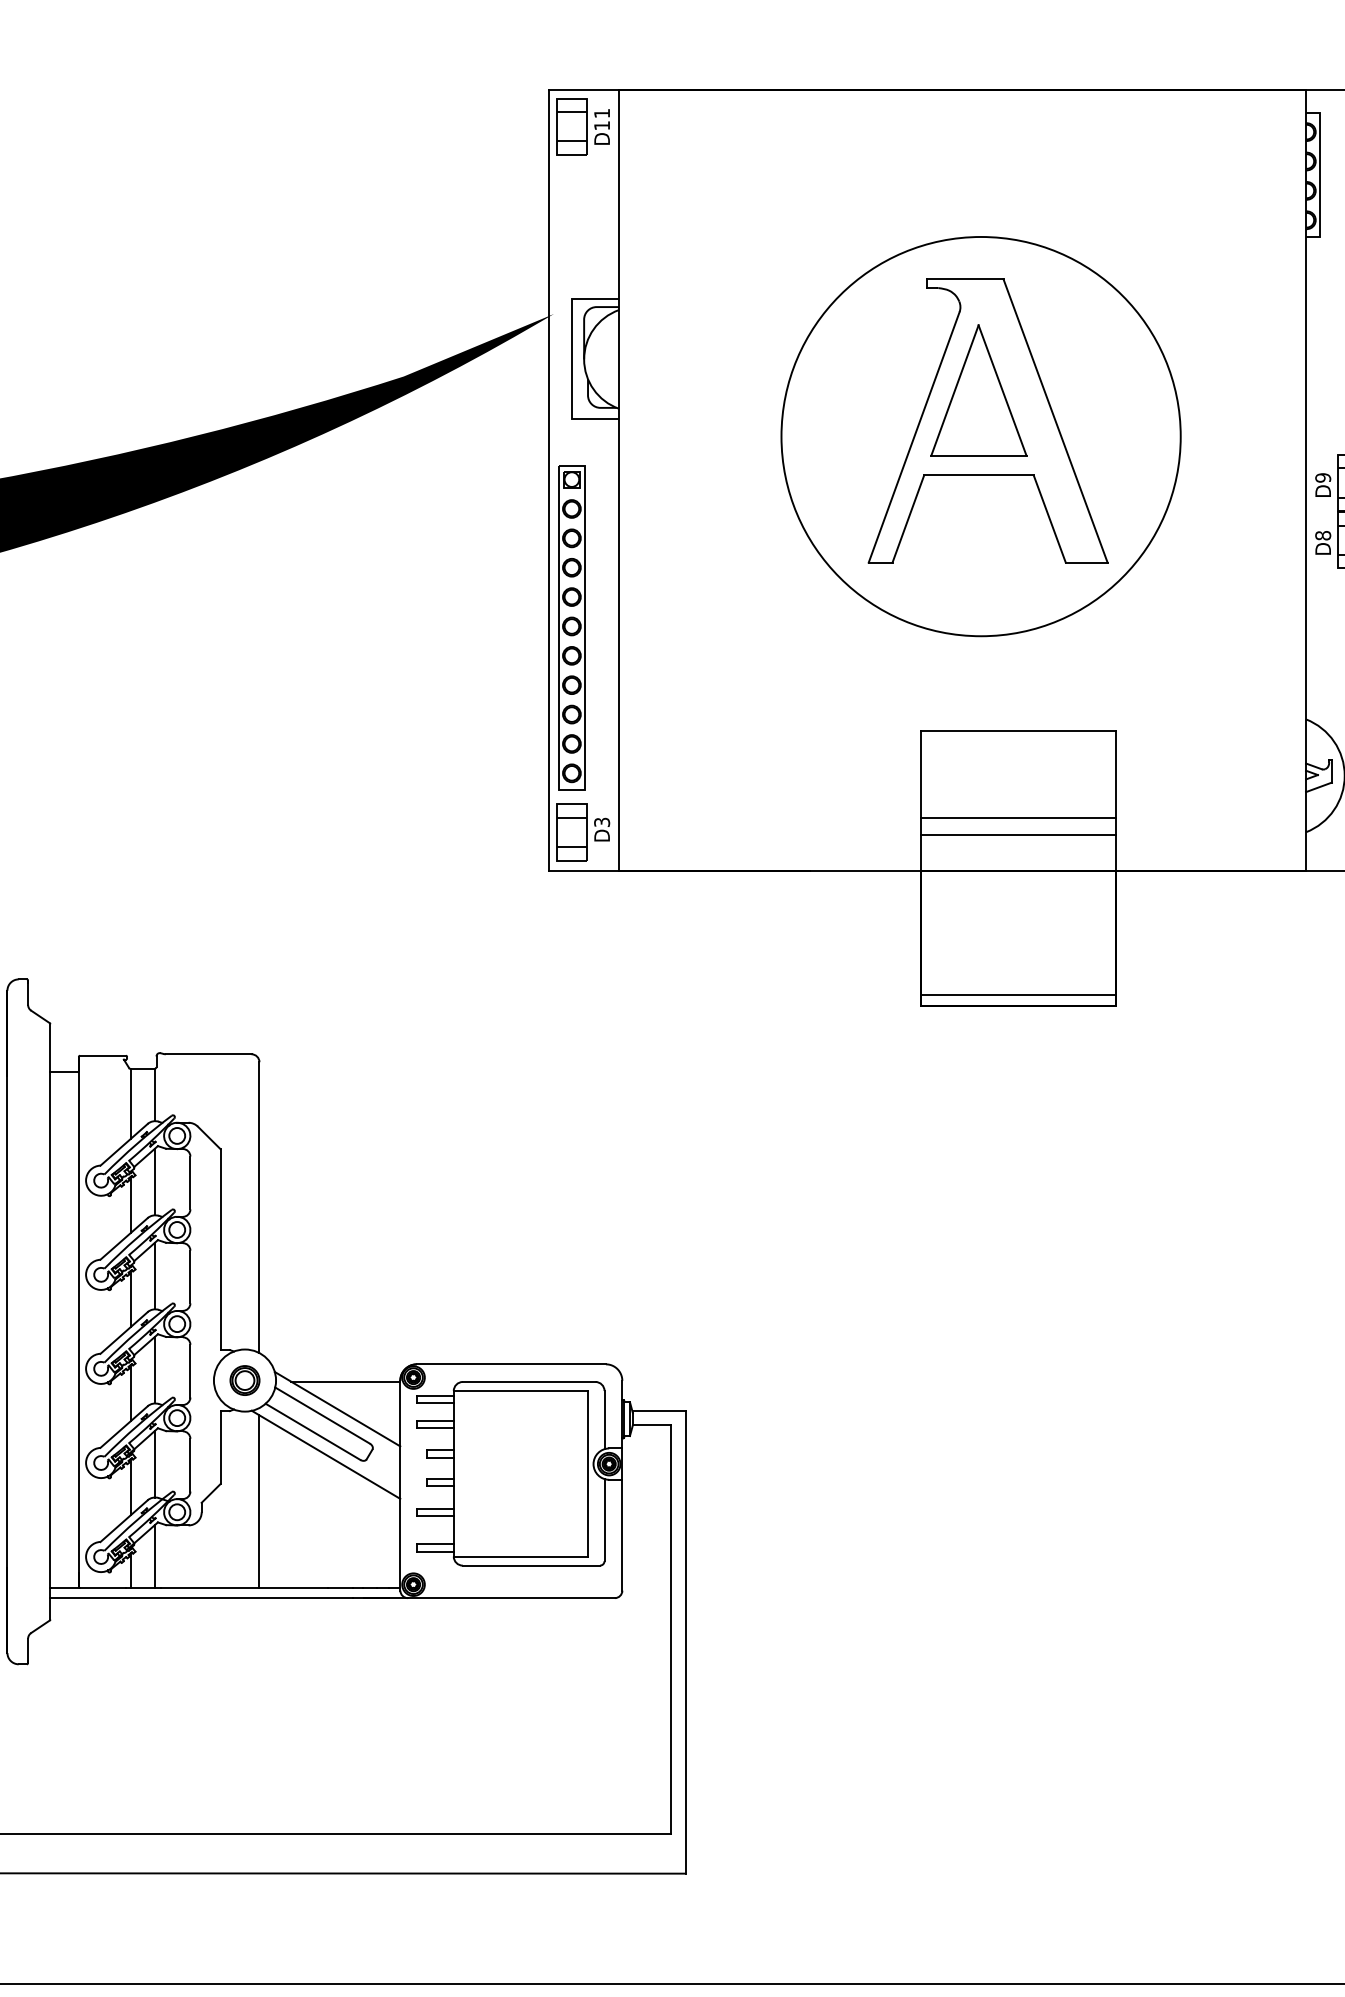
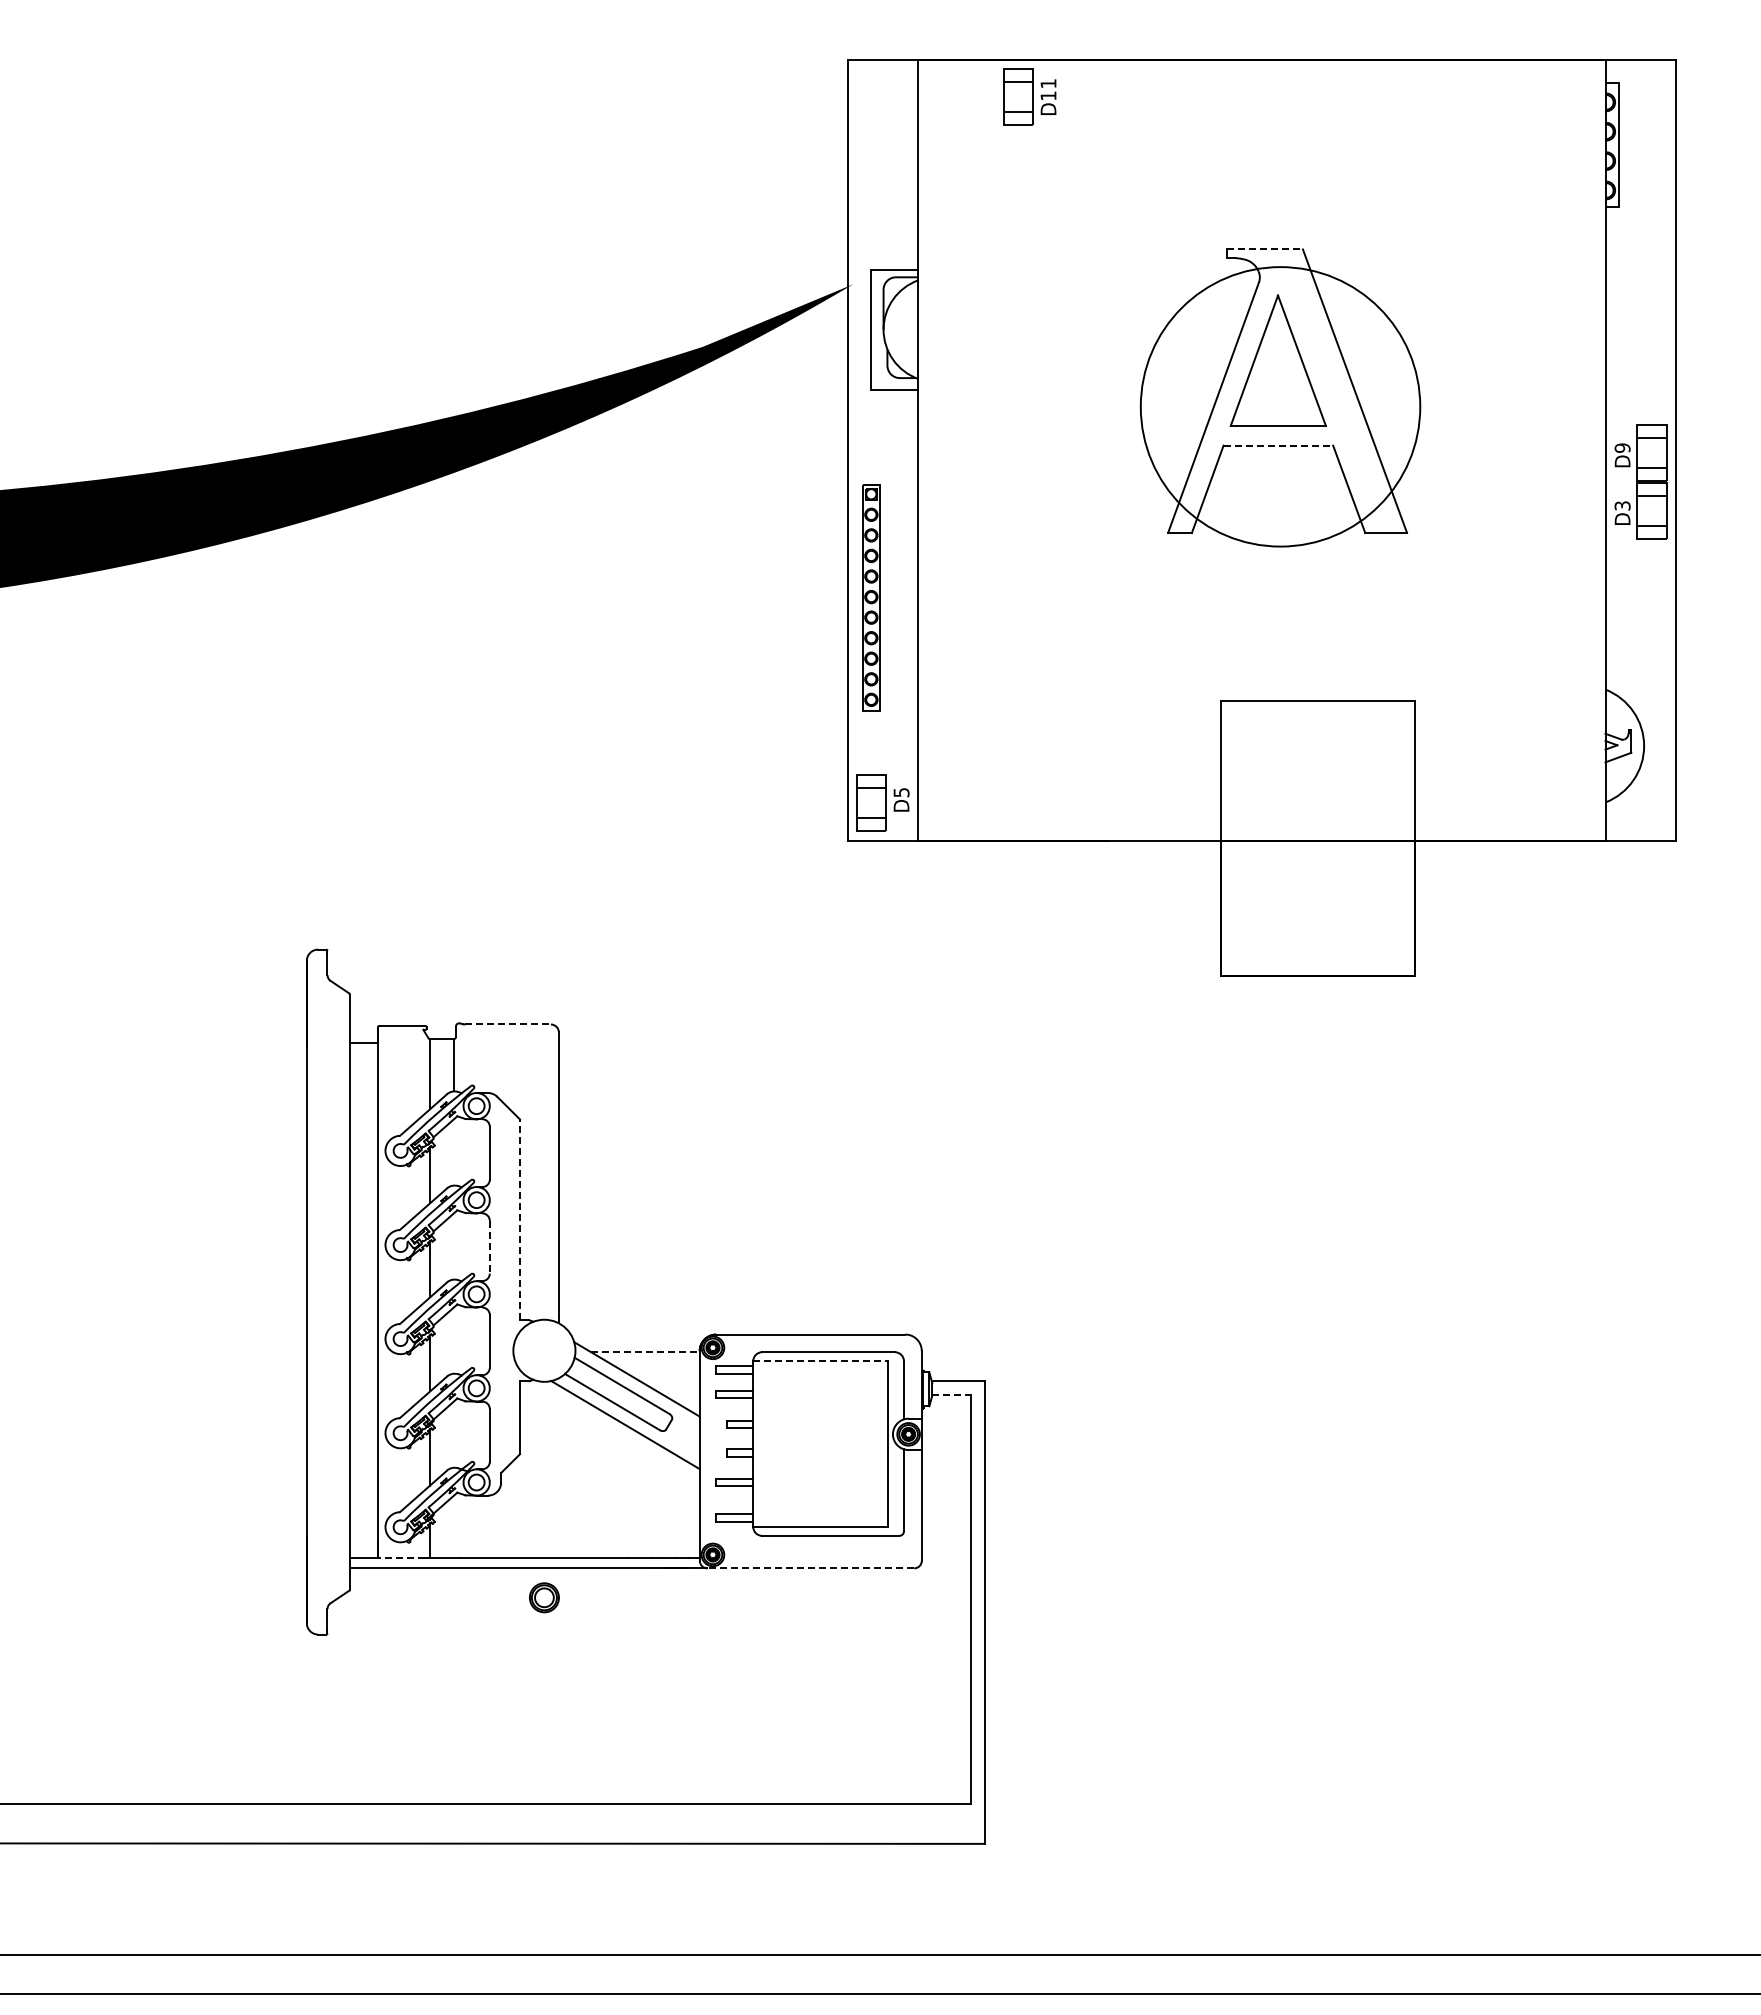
part: (583, 126) -> (1029, 96), moved
line: (966, 279) -> (1265, 249), solid -> dashed
circle: (981, 436) -> (1280, 406), size x0.7
line: (979, 475) -> (1278, 445), solid -> dashed
text: (1323, 535) -> (1622, 505), D8 -> D3
part: (572, 627) -> (871, 597), size x0.7
line: (1018, 817) -> (1317, 787), removed
text: (601, 822) -> (900, 792), D3 -> D5
line: (1018, 835) -> (1317, 805), removed
line: (1018, 995) -> (1317, 965), removed
line: (209, 1054) -> (508, 1024), solid -> dashed
line: (154, 1182) -> (453, 1152), removed
line: (221, 1249) -> (520, 1219), solid -> dashed
line: (154, 1276) -> (453, 1246), removed
line: (190, 1277) -> (489, 1247), solid -> dashed
line: (154, 1370) -> (453, 1340), removed
part: (245, 1380) -> (544, 1597), moved
line: (346, 1381) -> (645, 1351), solid -> dashed
line: (522, 1391) -> (821, 1361), solid -> dashed
line: (652, 1425) -> (951, 1395), solid -> dashed
line: (154, 1464) -> (453, 1434), removed
line: (259, 1501) -> (558, 1471), removed
line: (154, 1556) -> (453, 1526), removed
line: (102, 1588) -> (401, 1558), solid -> dashed
line: (511, 1598) -> (810, 1568), solid -> dashed

